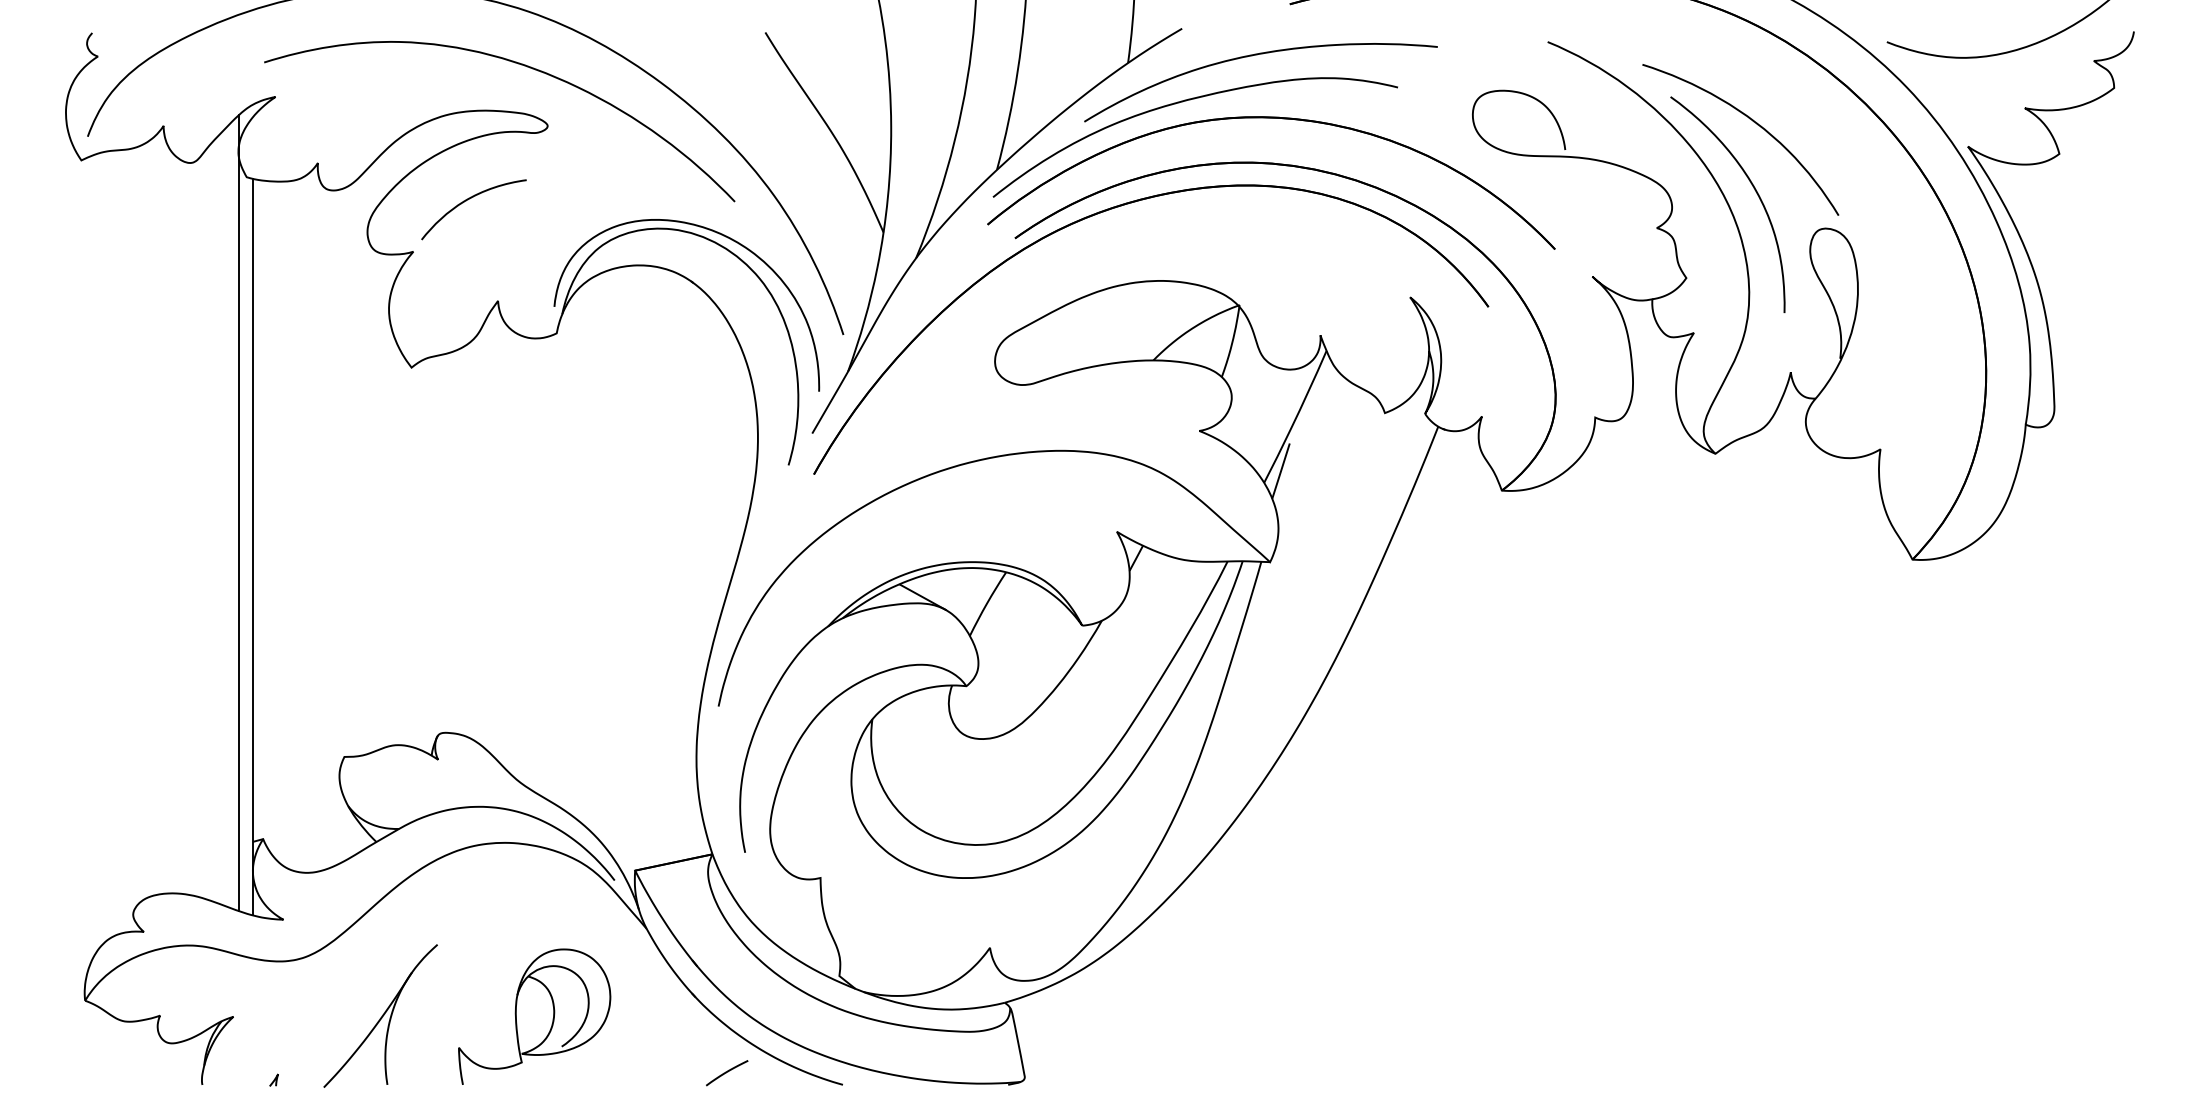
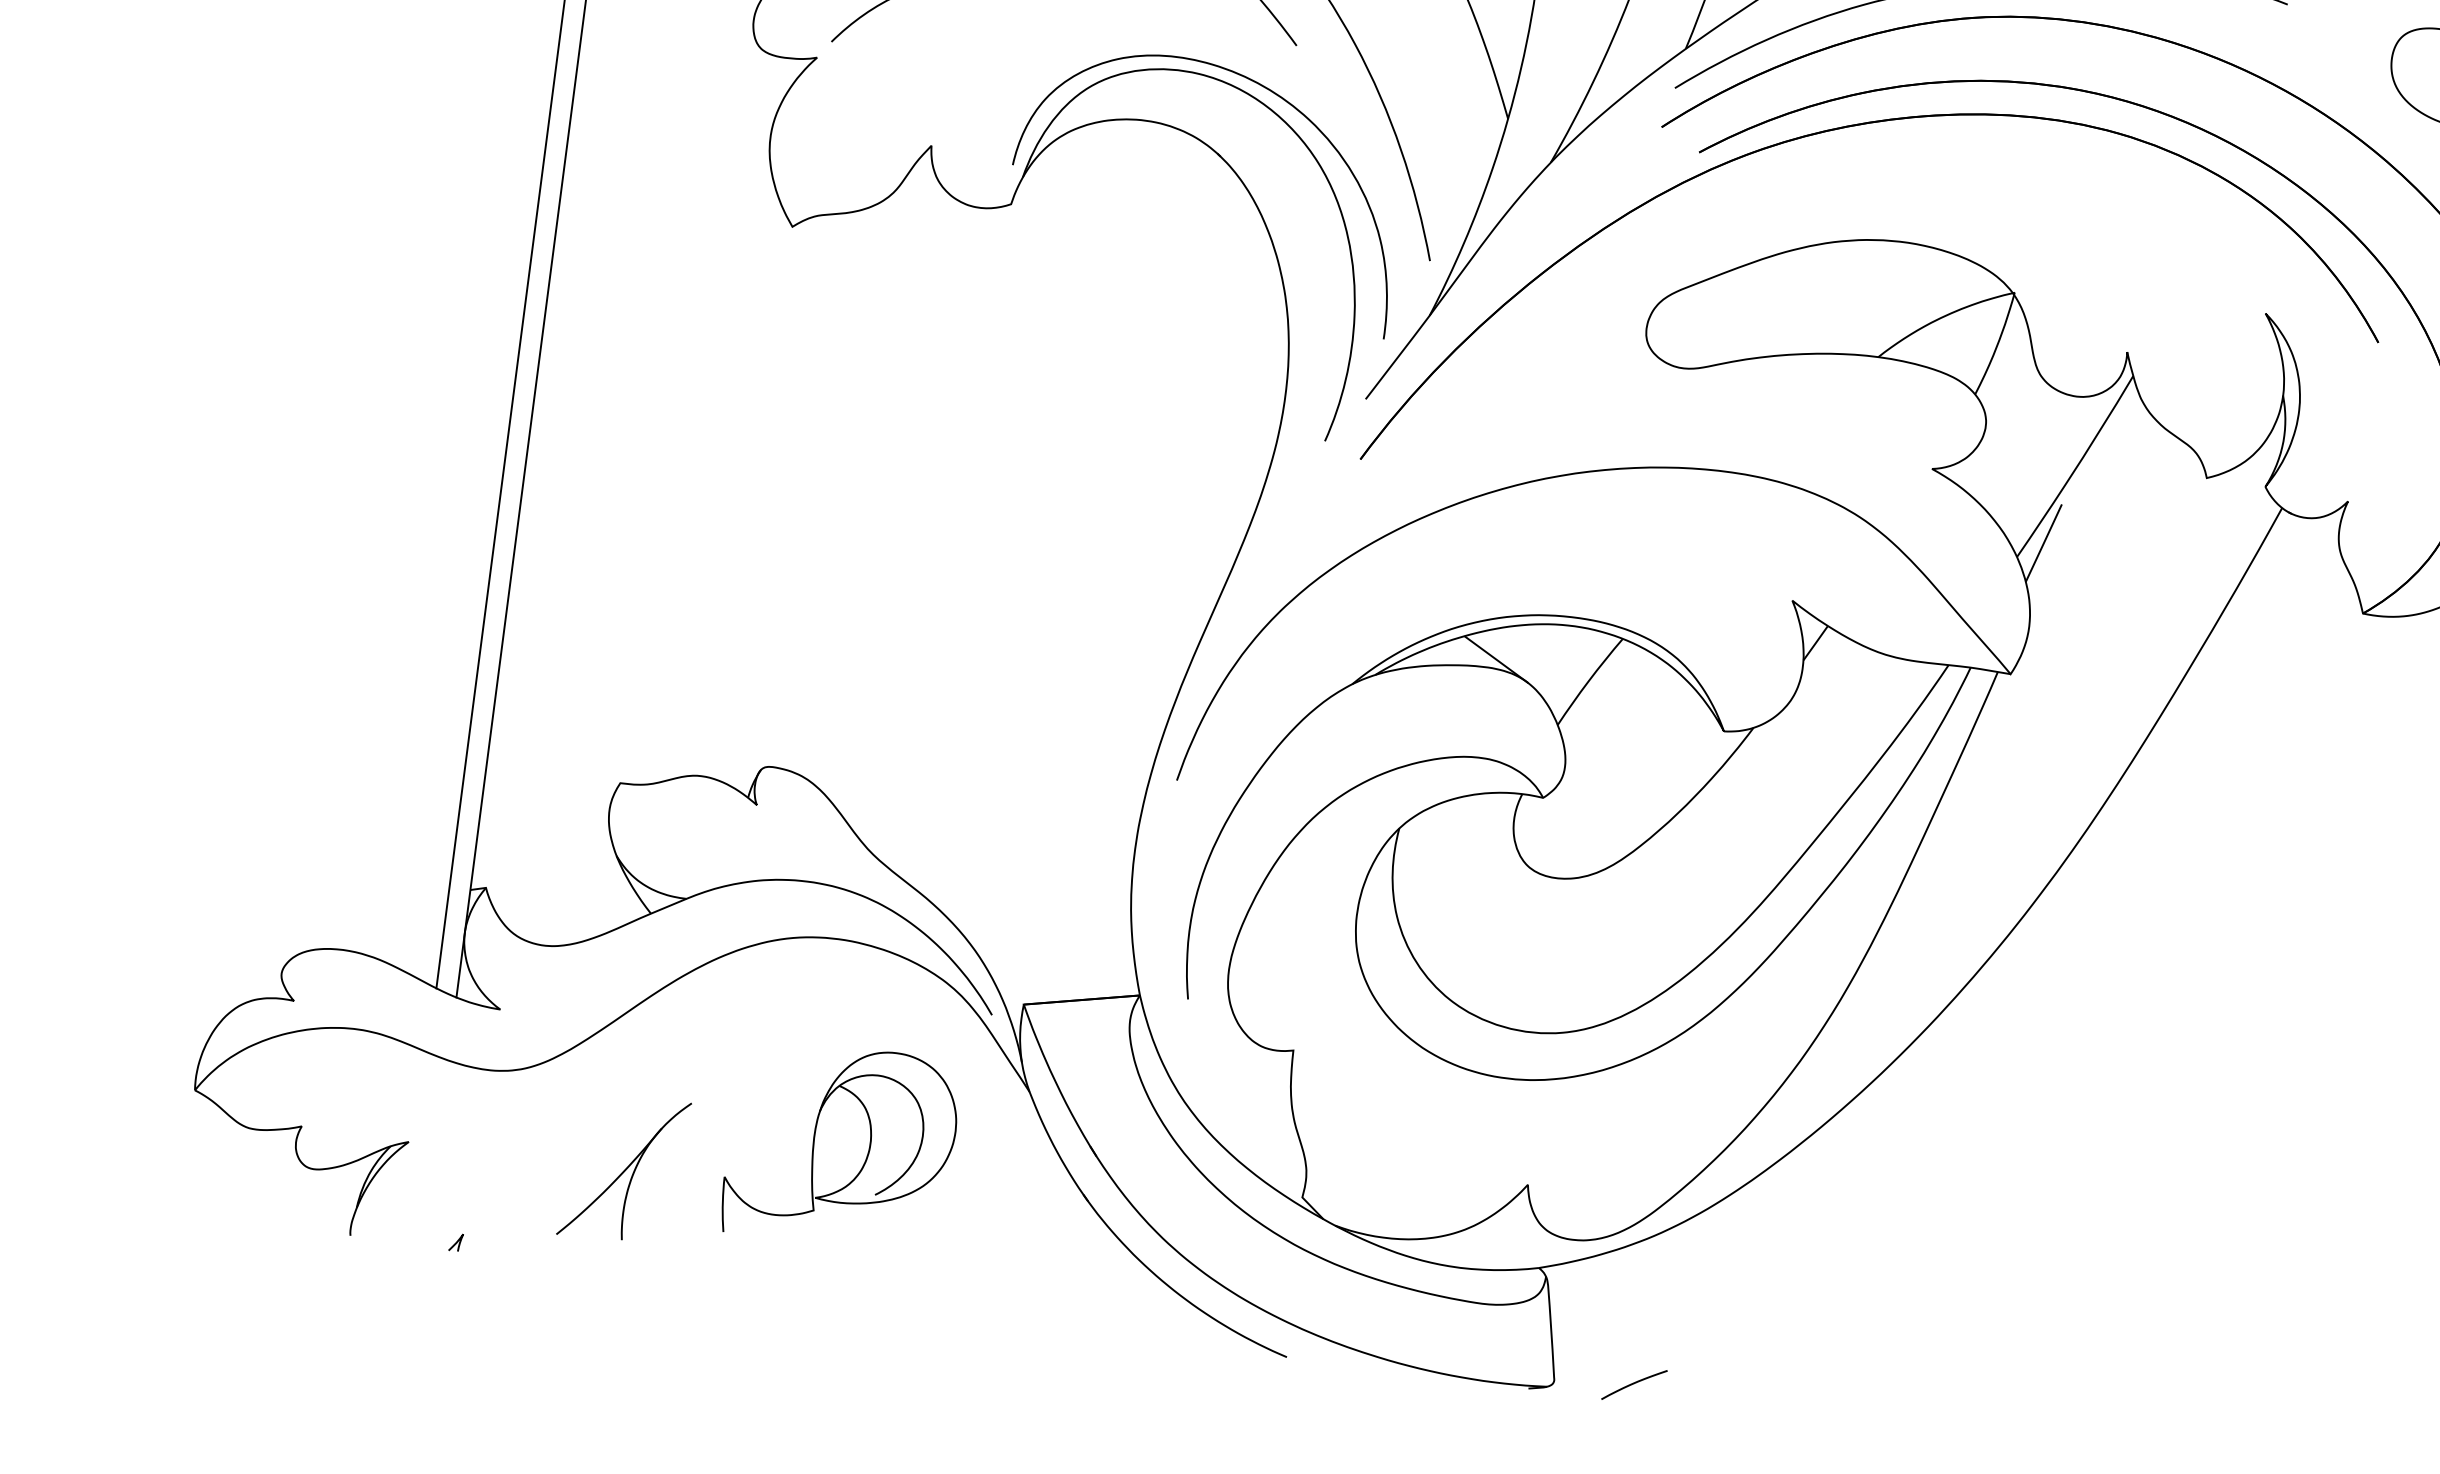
part: (380, 1015) -> (623, 1168), size x0.7
part: (534, 1016) -> (840, 1145), moved
curve: (727, 1072) -> (1635, 1384), moved

